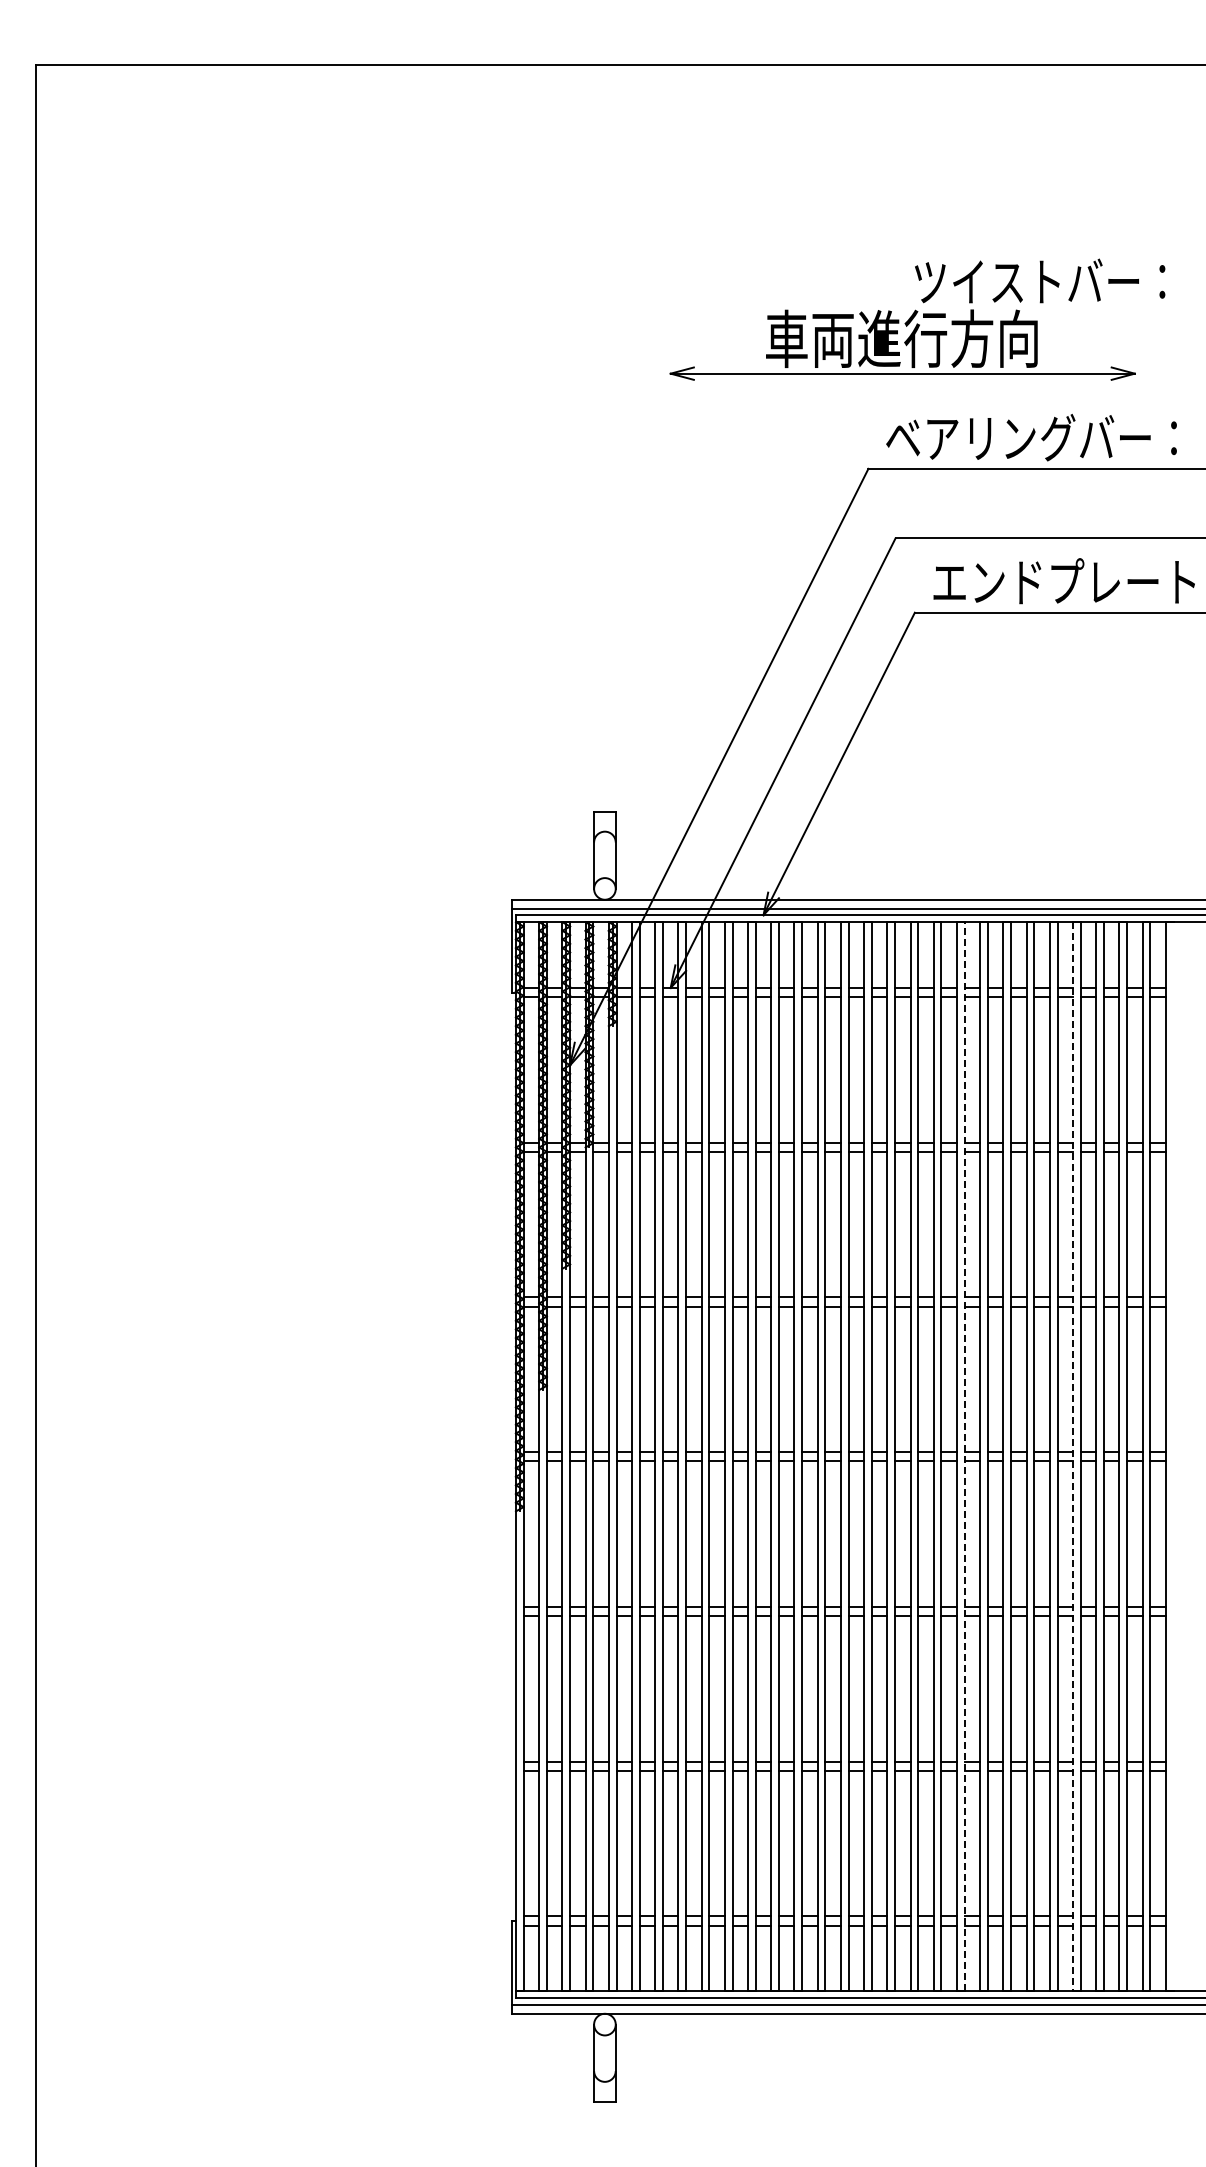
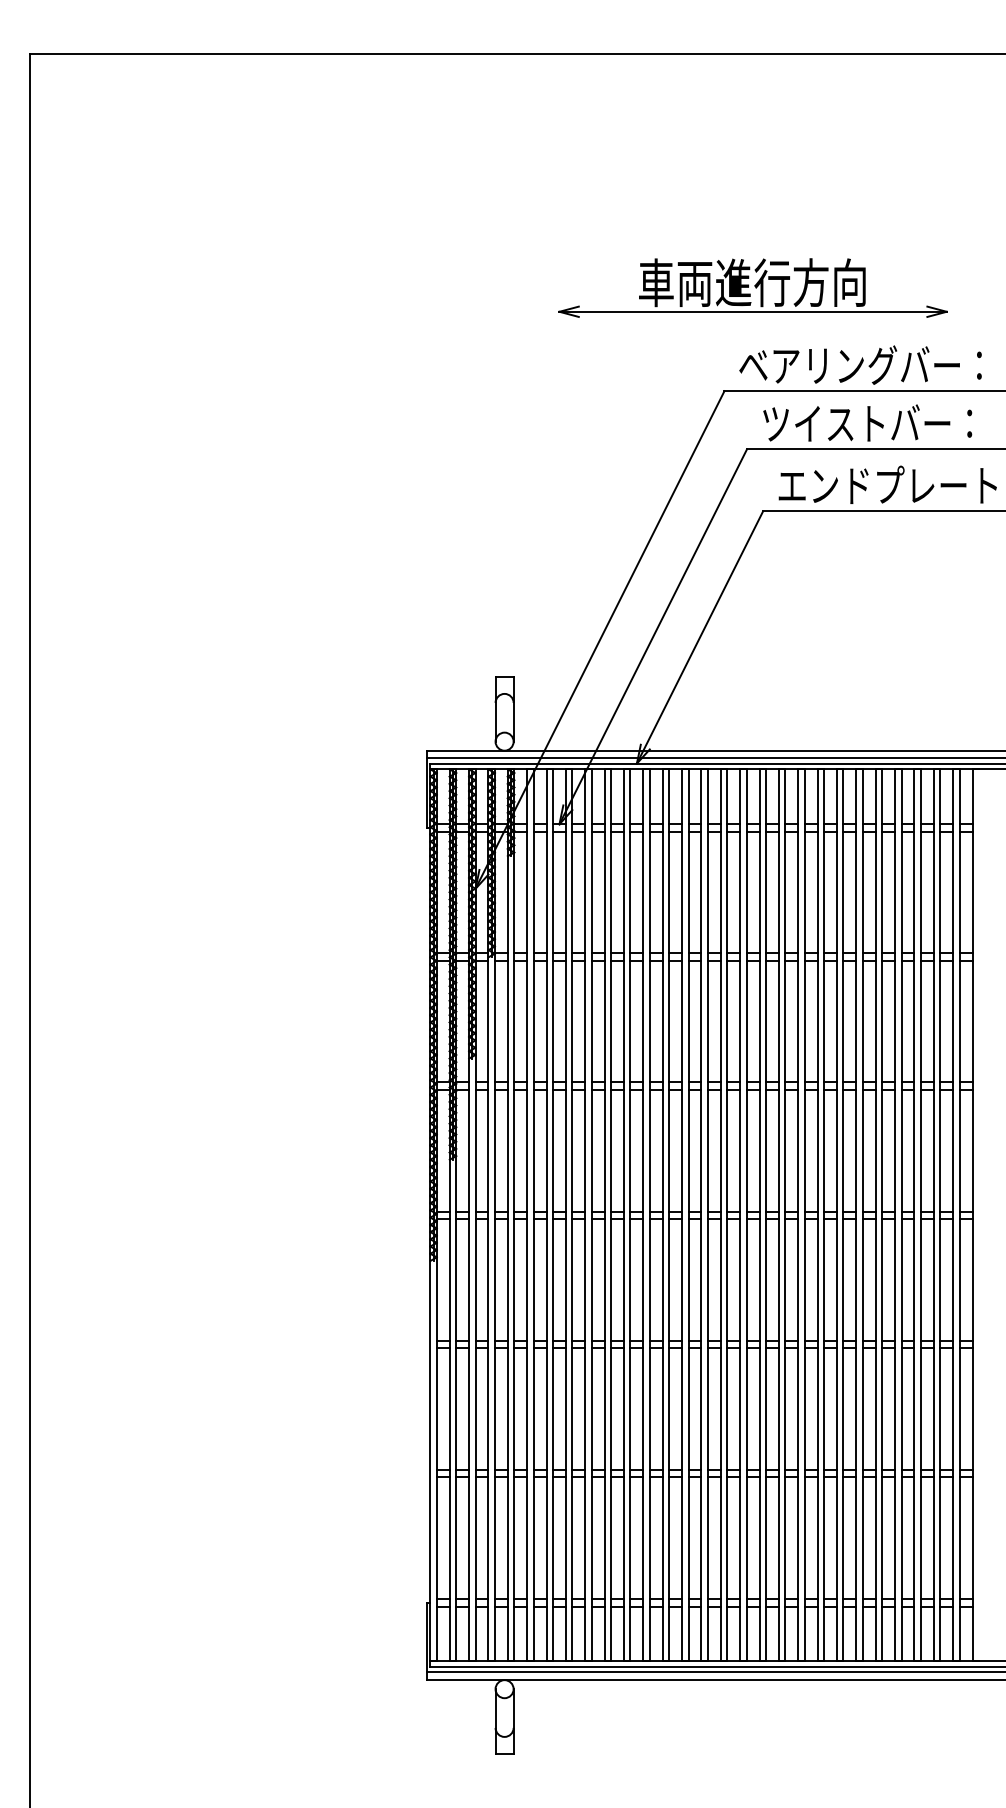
text: (1040, 280) -> (868, 422), moved
line: (964, 1456) -> (804, 1215), dashed -> solid
line: (1072, 1456) -> (894, 1215), dashed -> solid

